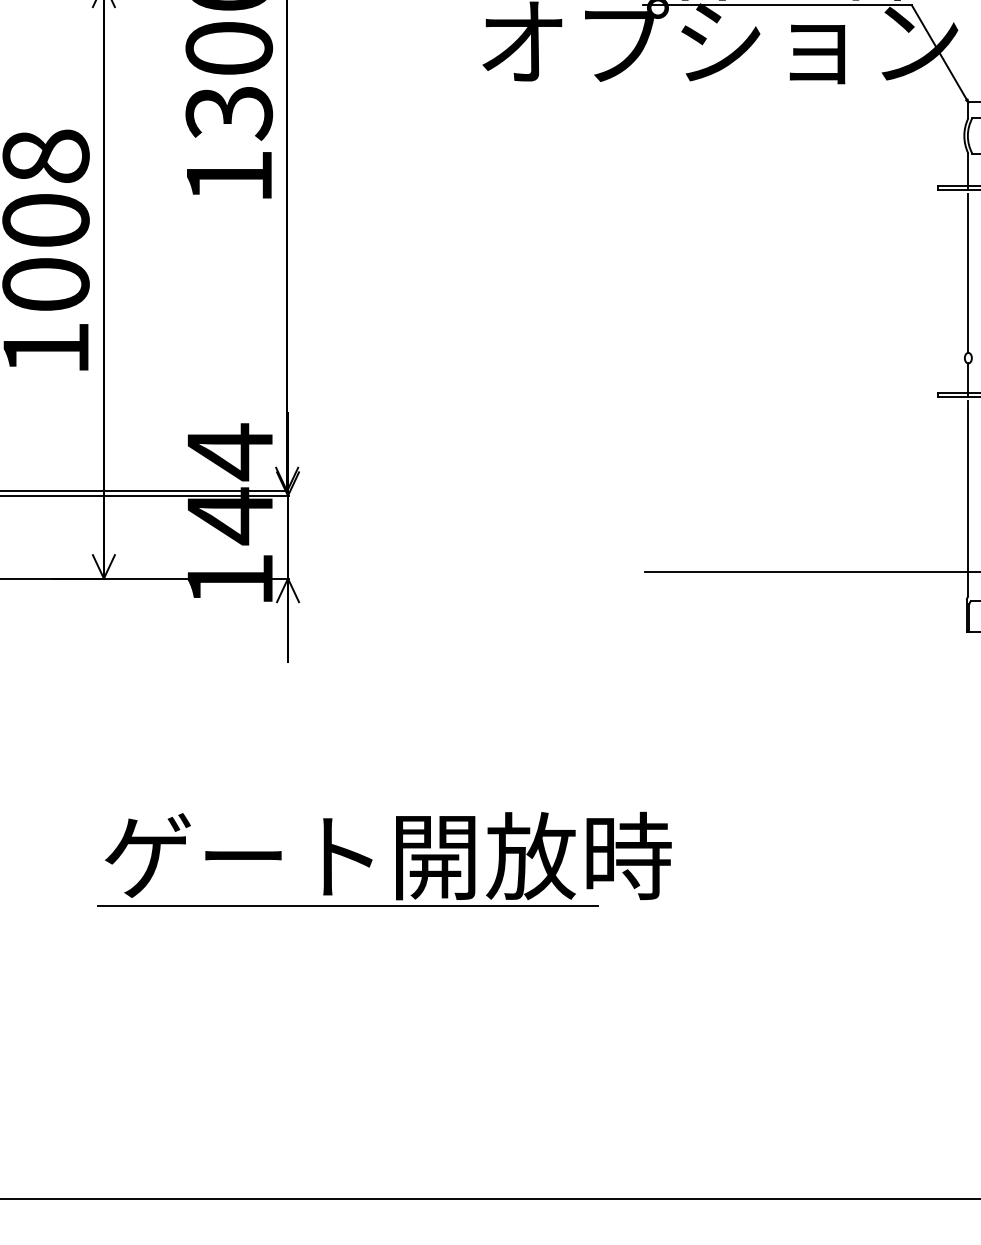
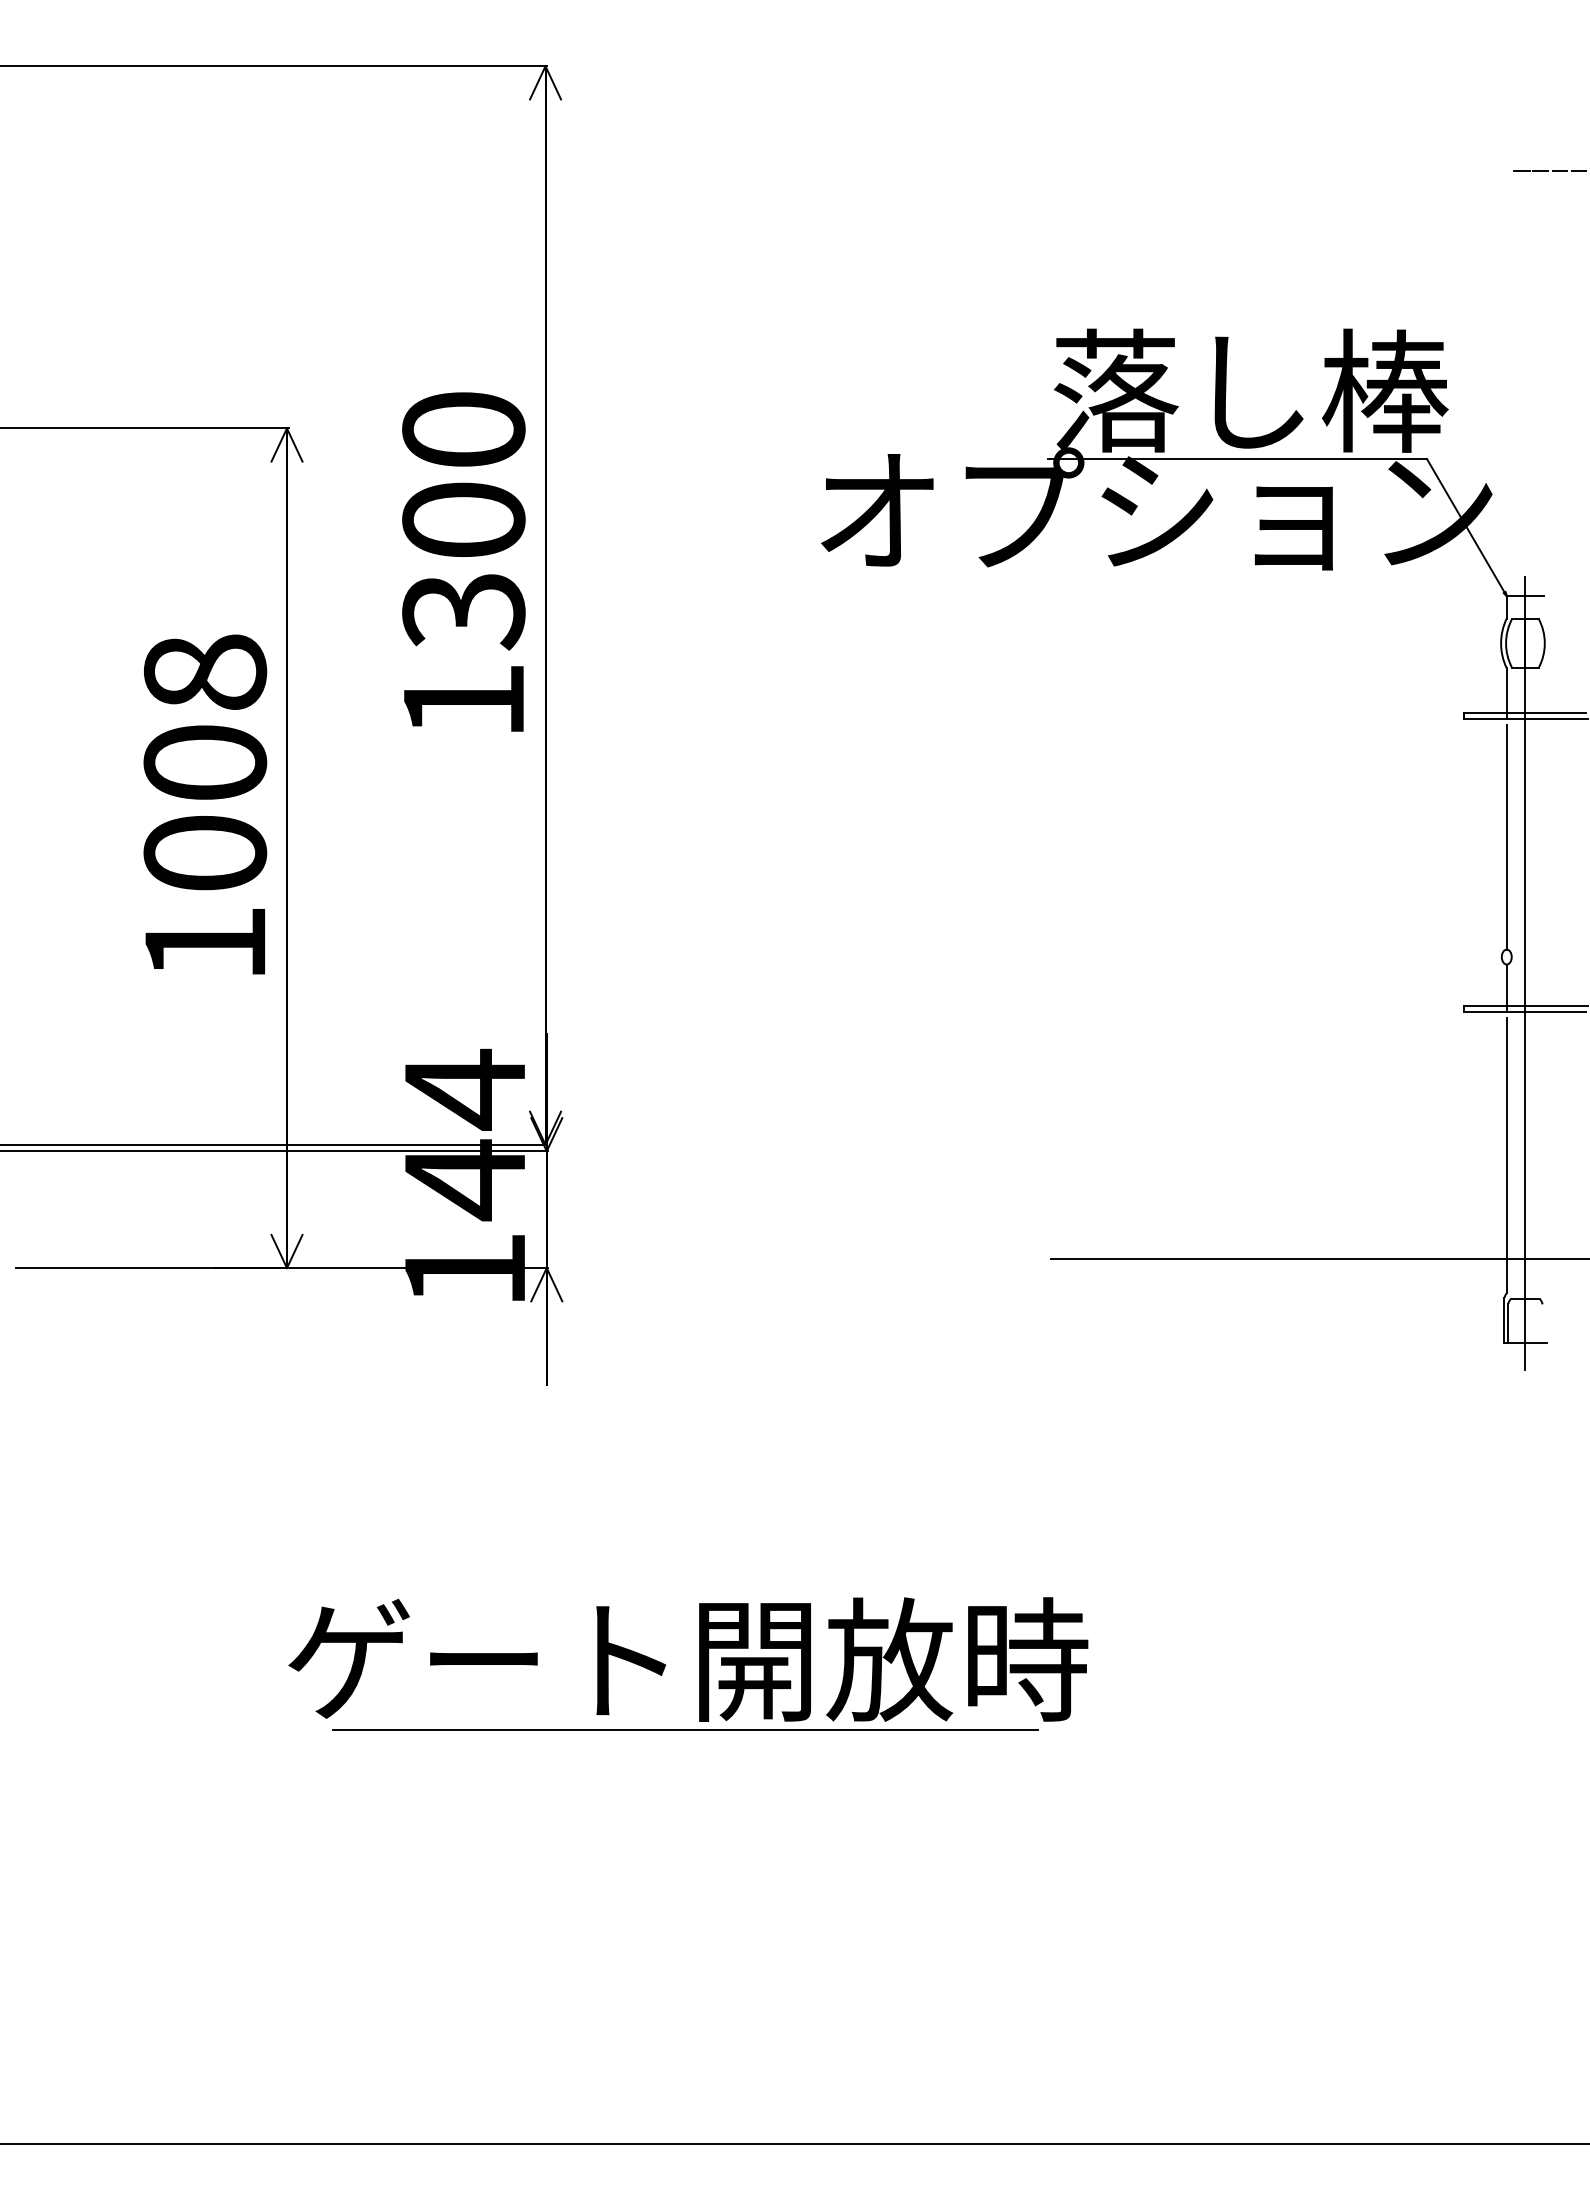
line: (348, 905) -> (685, 1729), moved

